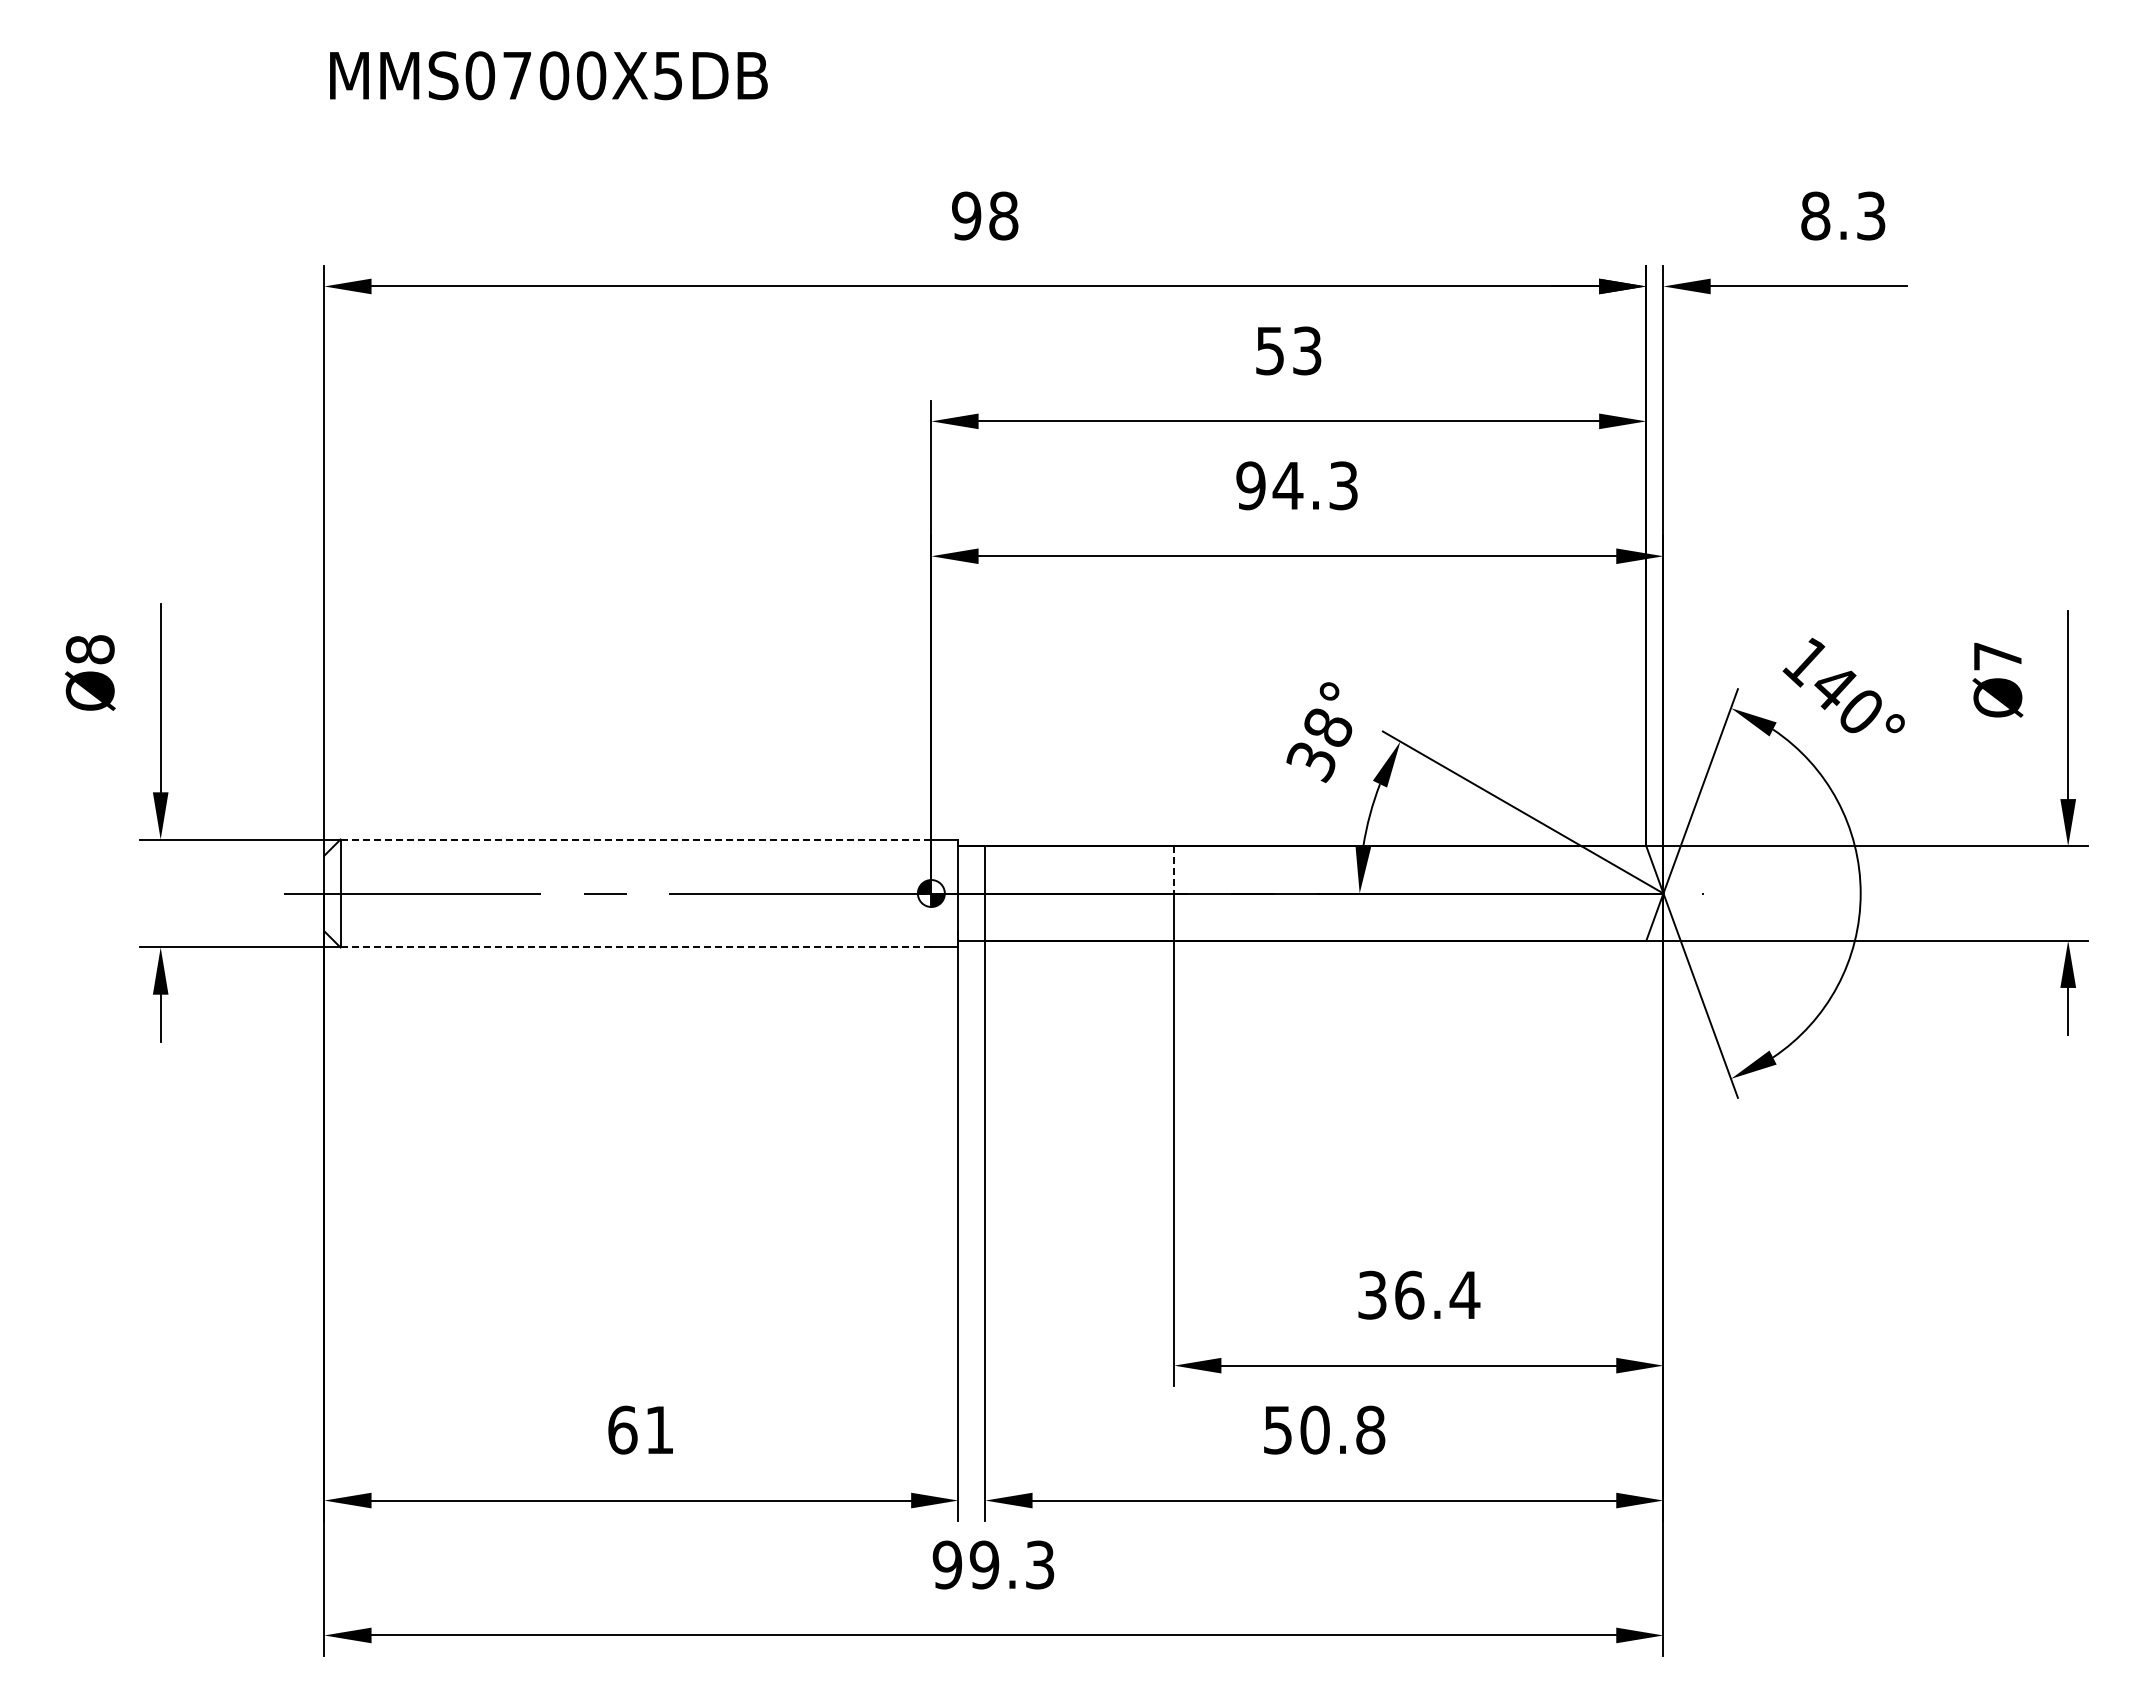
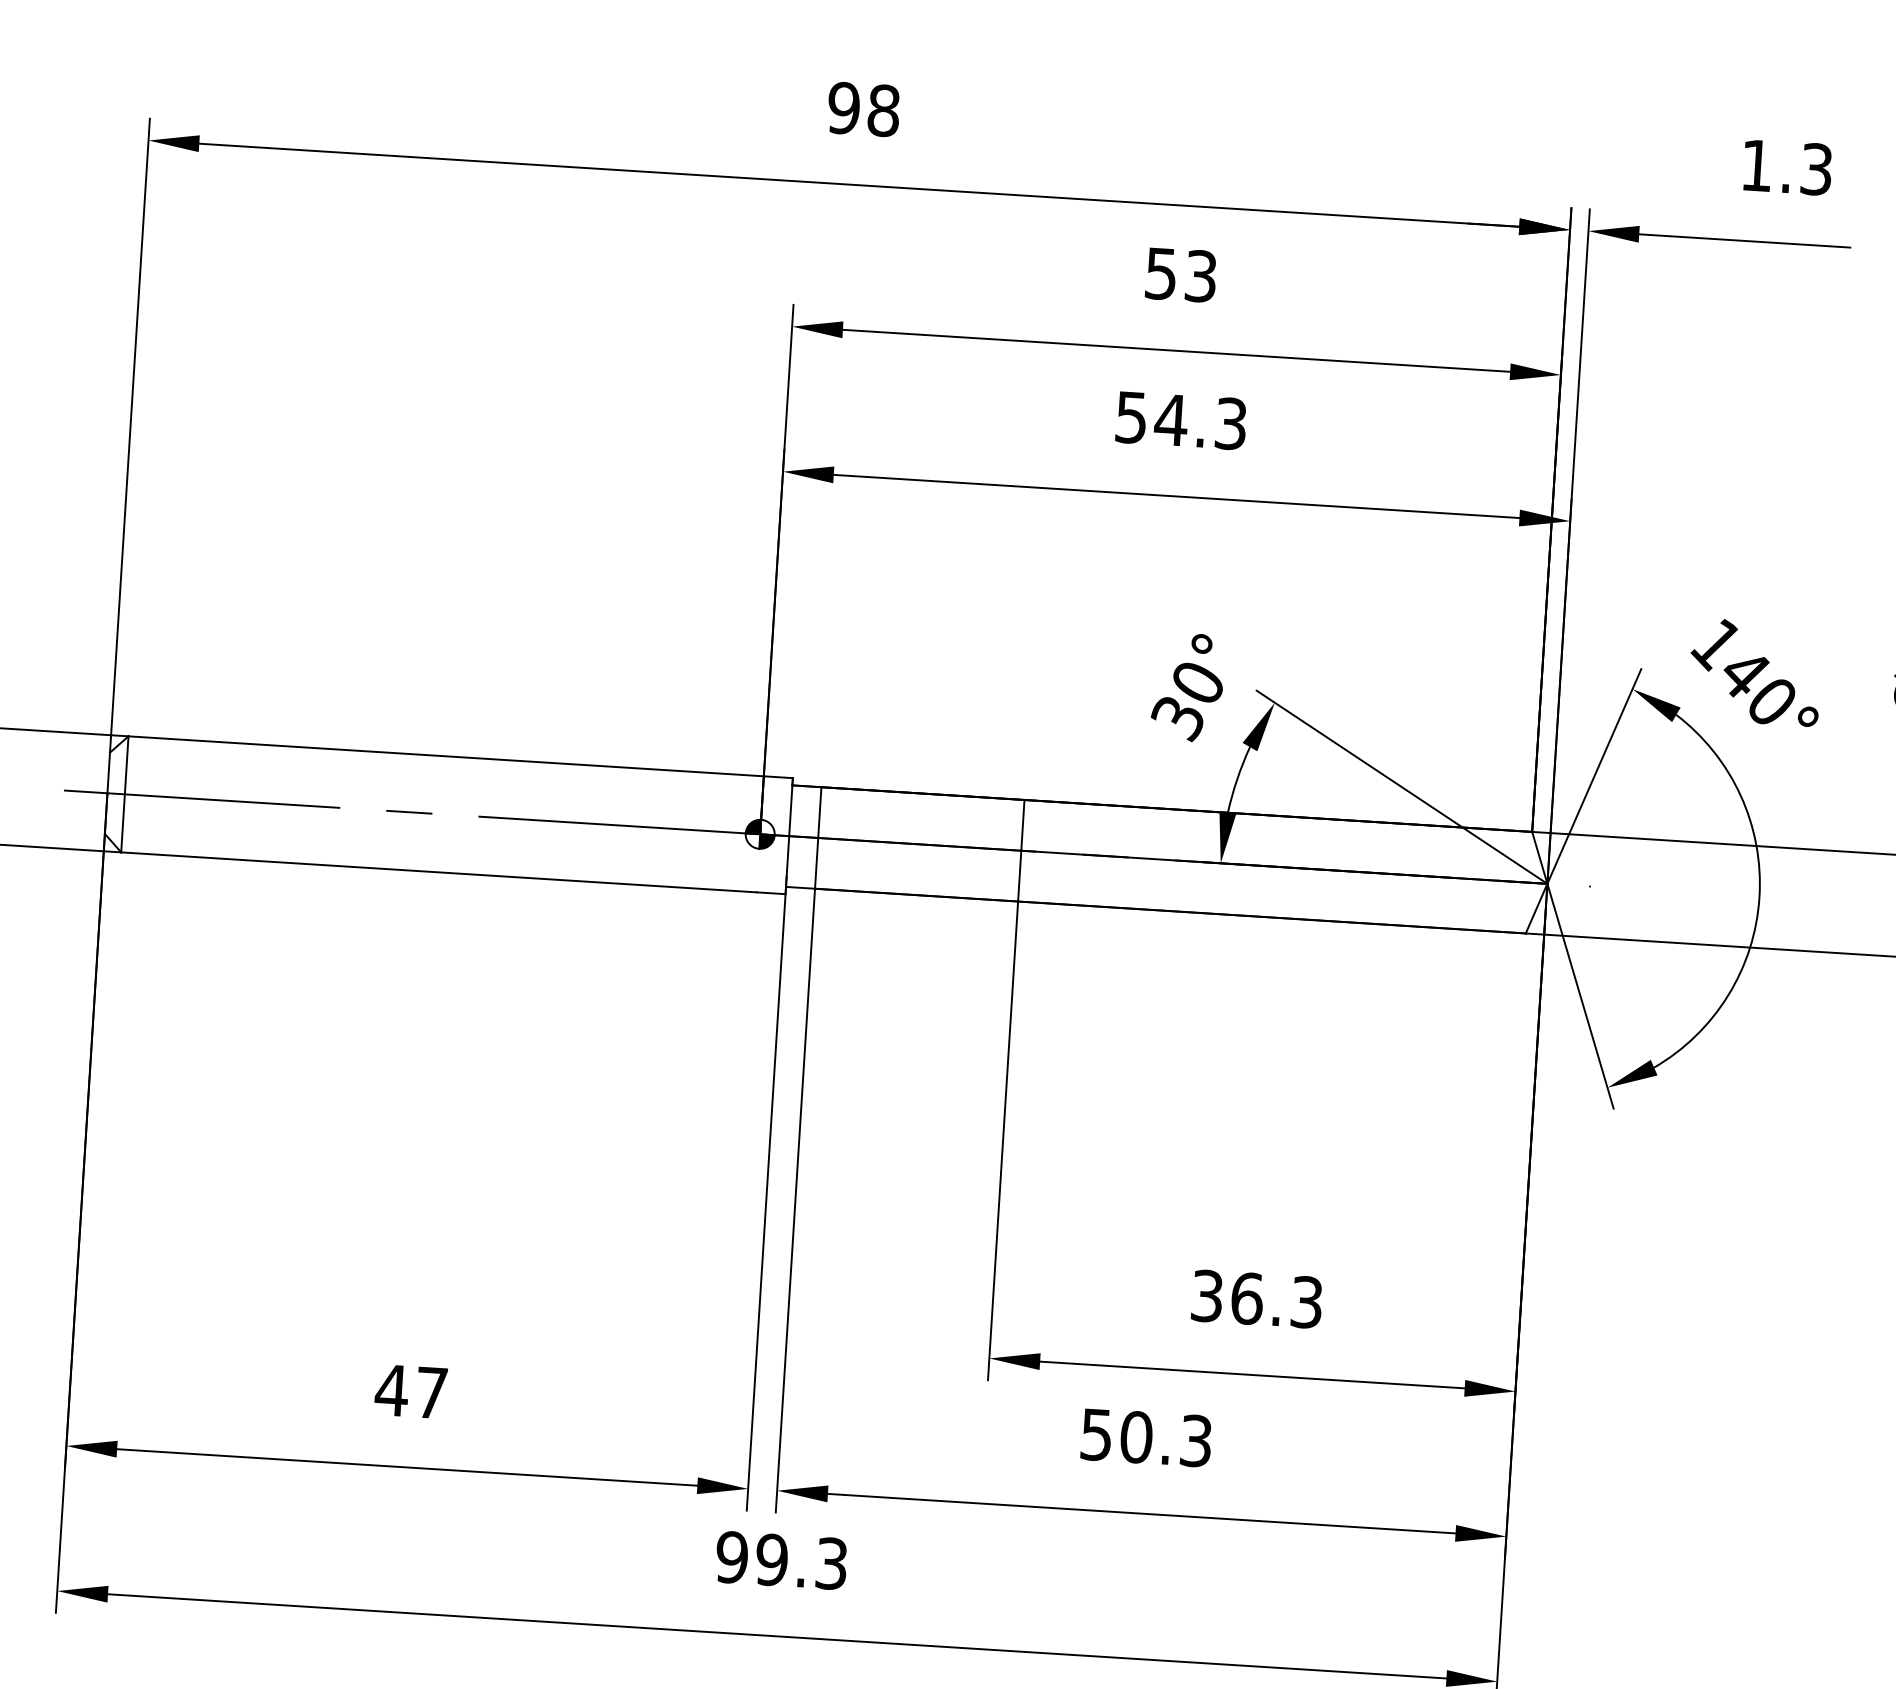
text: (1815, 215) -> (1756, 165), 8.3 -> 1.3
text: (1250, 485) -> (1130, 417), 94.3 -> 54.3
text: (1328, 727) -> (1198, 682), 38° -> 30°
line: (635, 839) -> (445, 756), dashed -> solid
line: (1174, 869) -> (1023, 824), dashed -> solid
line: (636, 947) -> (439, 872), dashed -> solid
text: (1464, 1294) -> (1306, 1301), 36.4 -> 36.3
text: (640, 1429) -> (411, 1390), 61 -> 47
text: (1370, 1429) -> (1196, 1440), 50.8 -> 50.3

